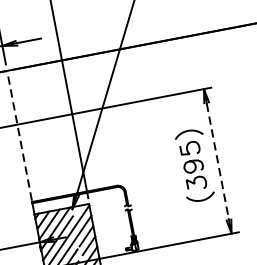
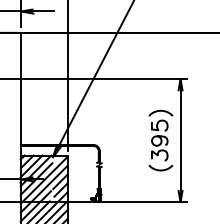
line: (20, 135) -> (21, 88), dashed -> solid
line: (217, 162) -> (180, 141), dashed -> solid

